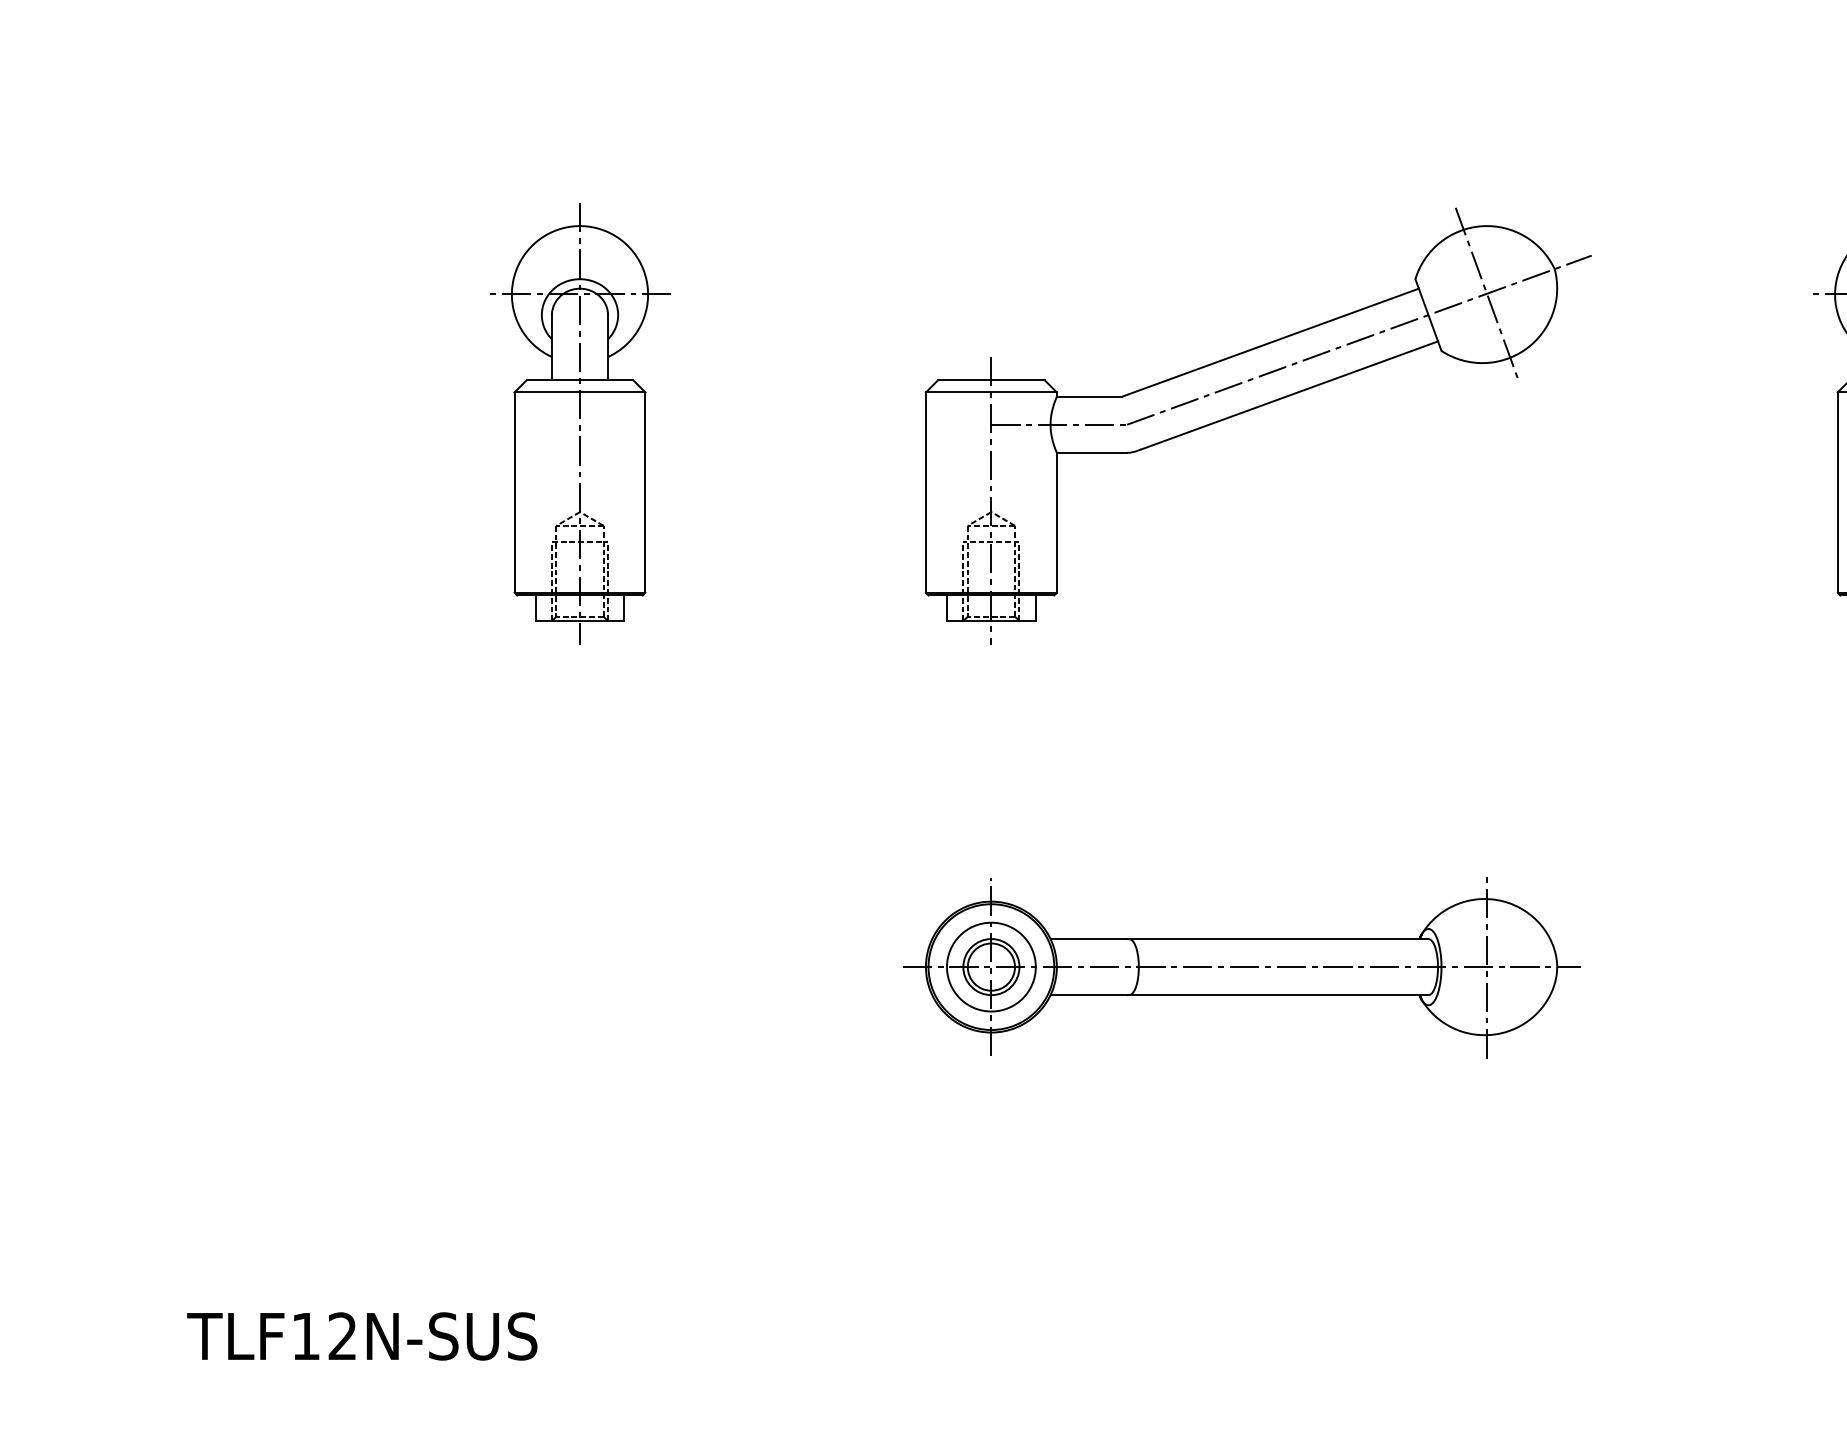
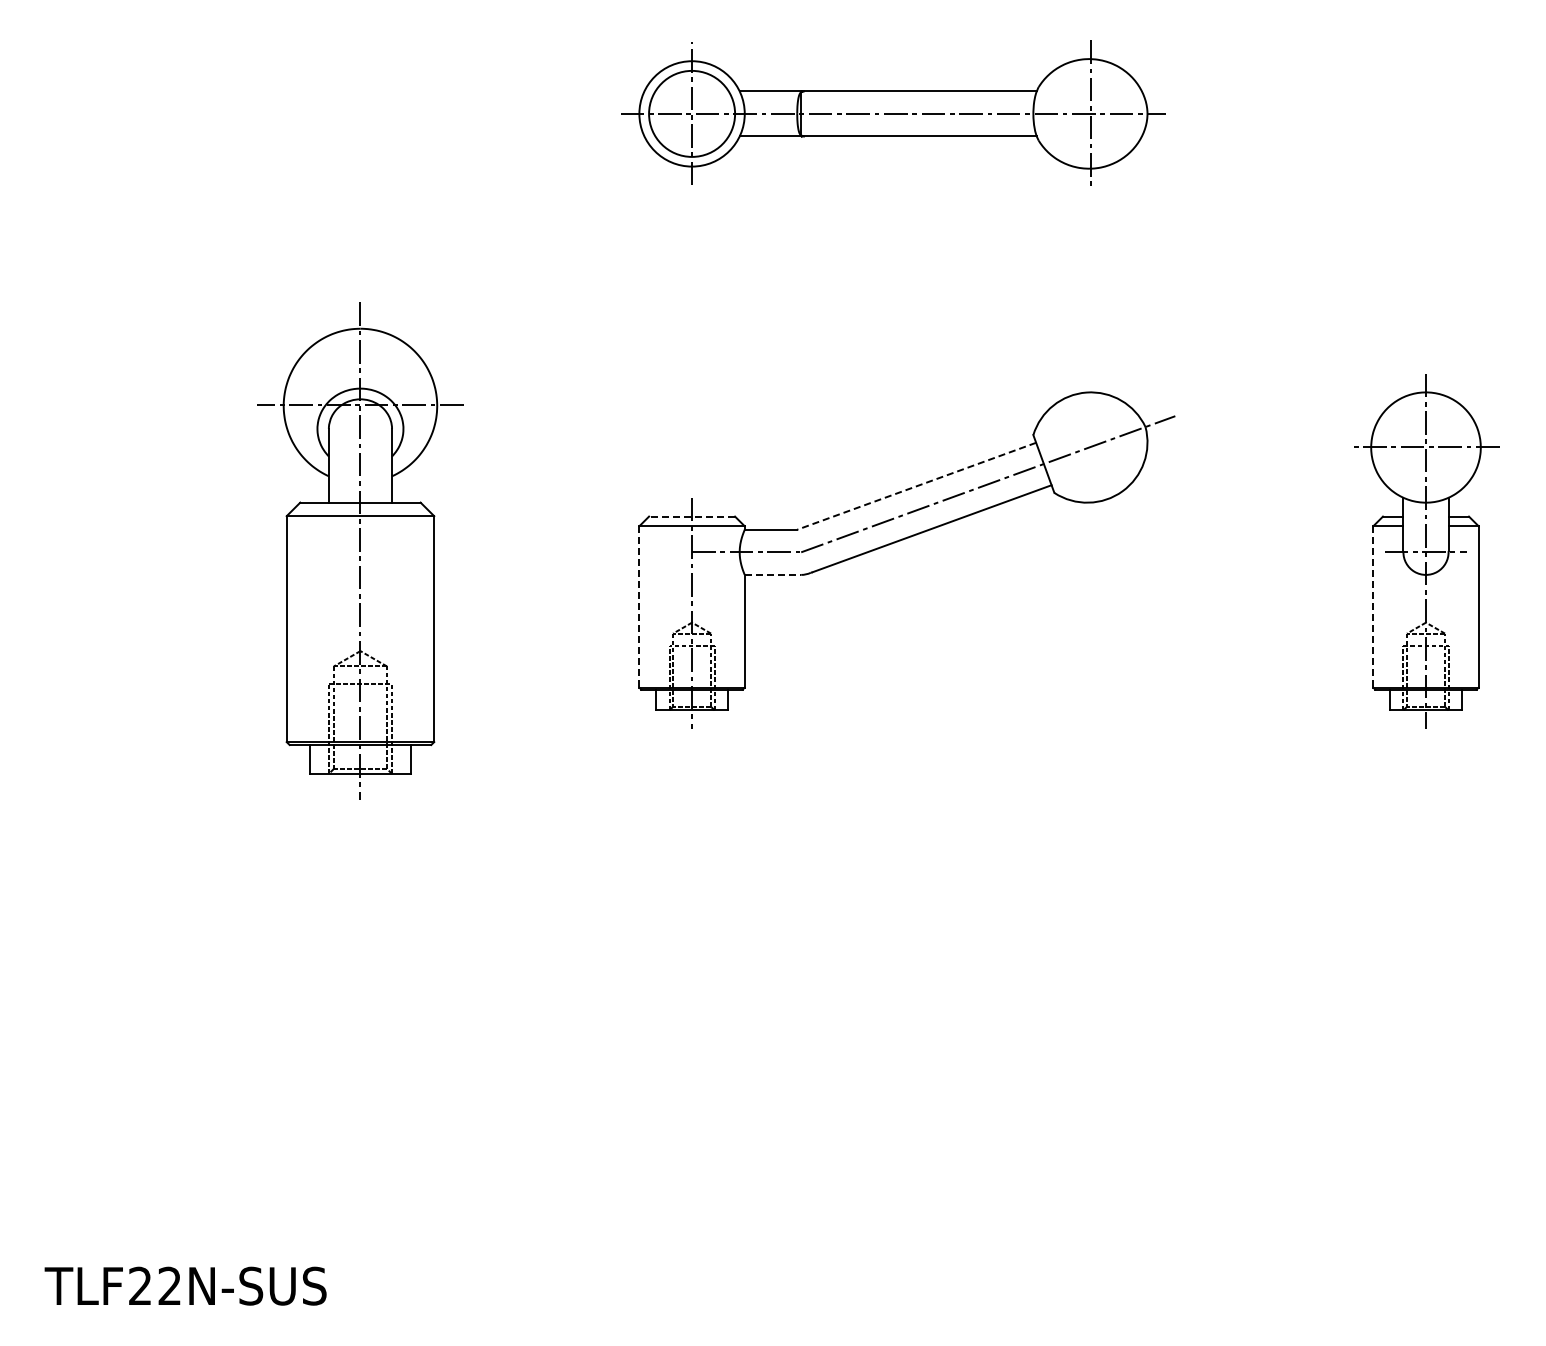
line: (1486, 293) -> (1090, 446), removed
line: (1270, 342) -> (916, 486), solid -> dashed
line: (991, 380) -> (692, 516), solid -> dashed
part: (580, 423) -> (361, 551), size x1.4
line: (1092, 452) -> (773, 574), solid -> dashed
line: (926, 492) -> (639, 606), solid -> dashed
line: (1837, 492) -> (1373, 606), solid -> dashed
part: (1241, 967) -> (893, 989), removed
text: (304, 1335) -> (139, 1285), TLF12N-SUS -> TLF22N-SUS

